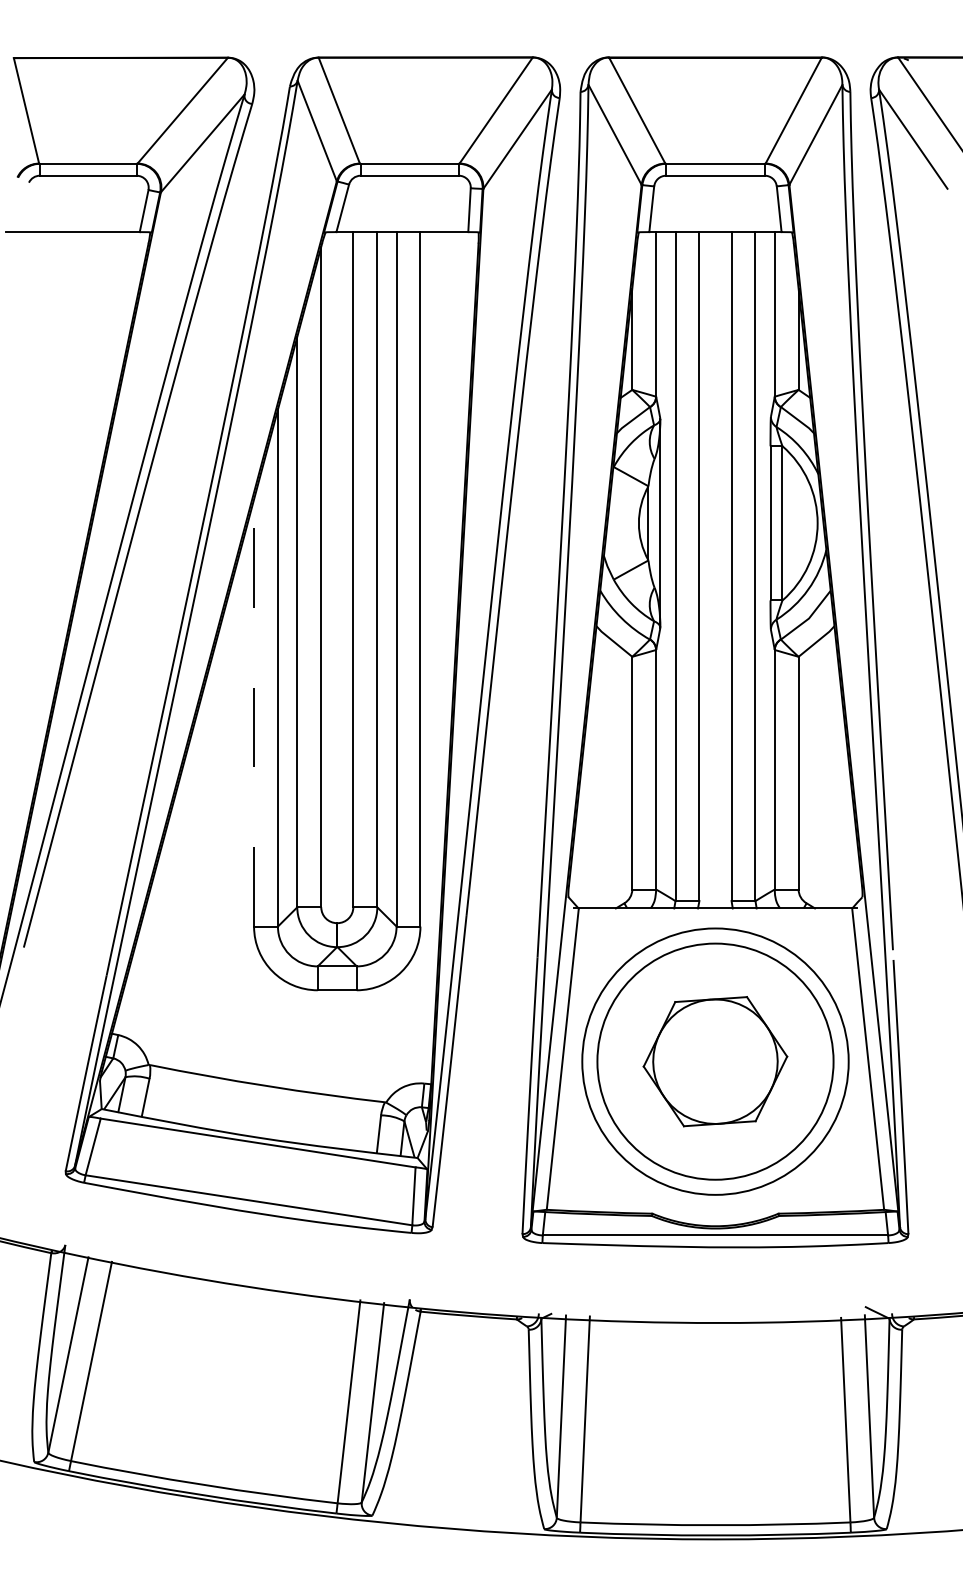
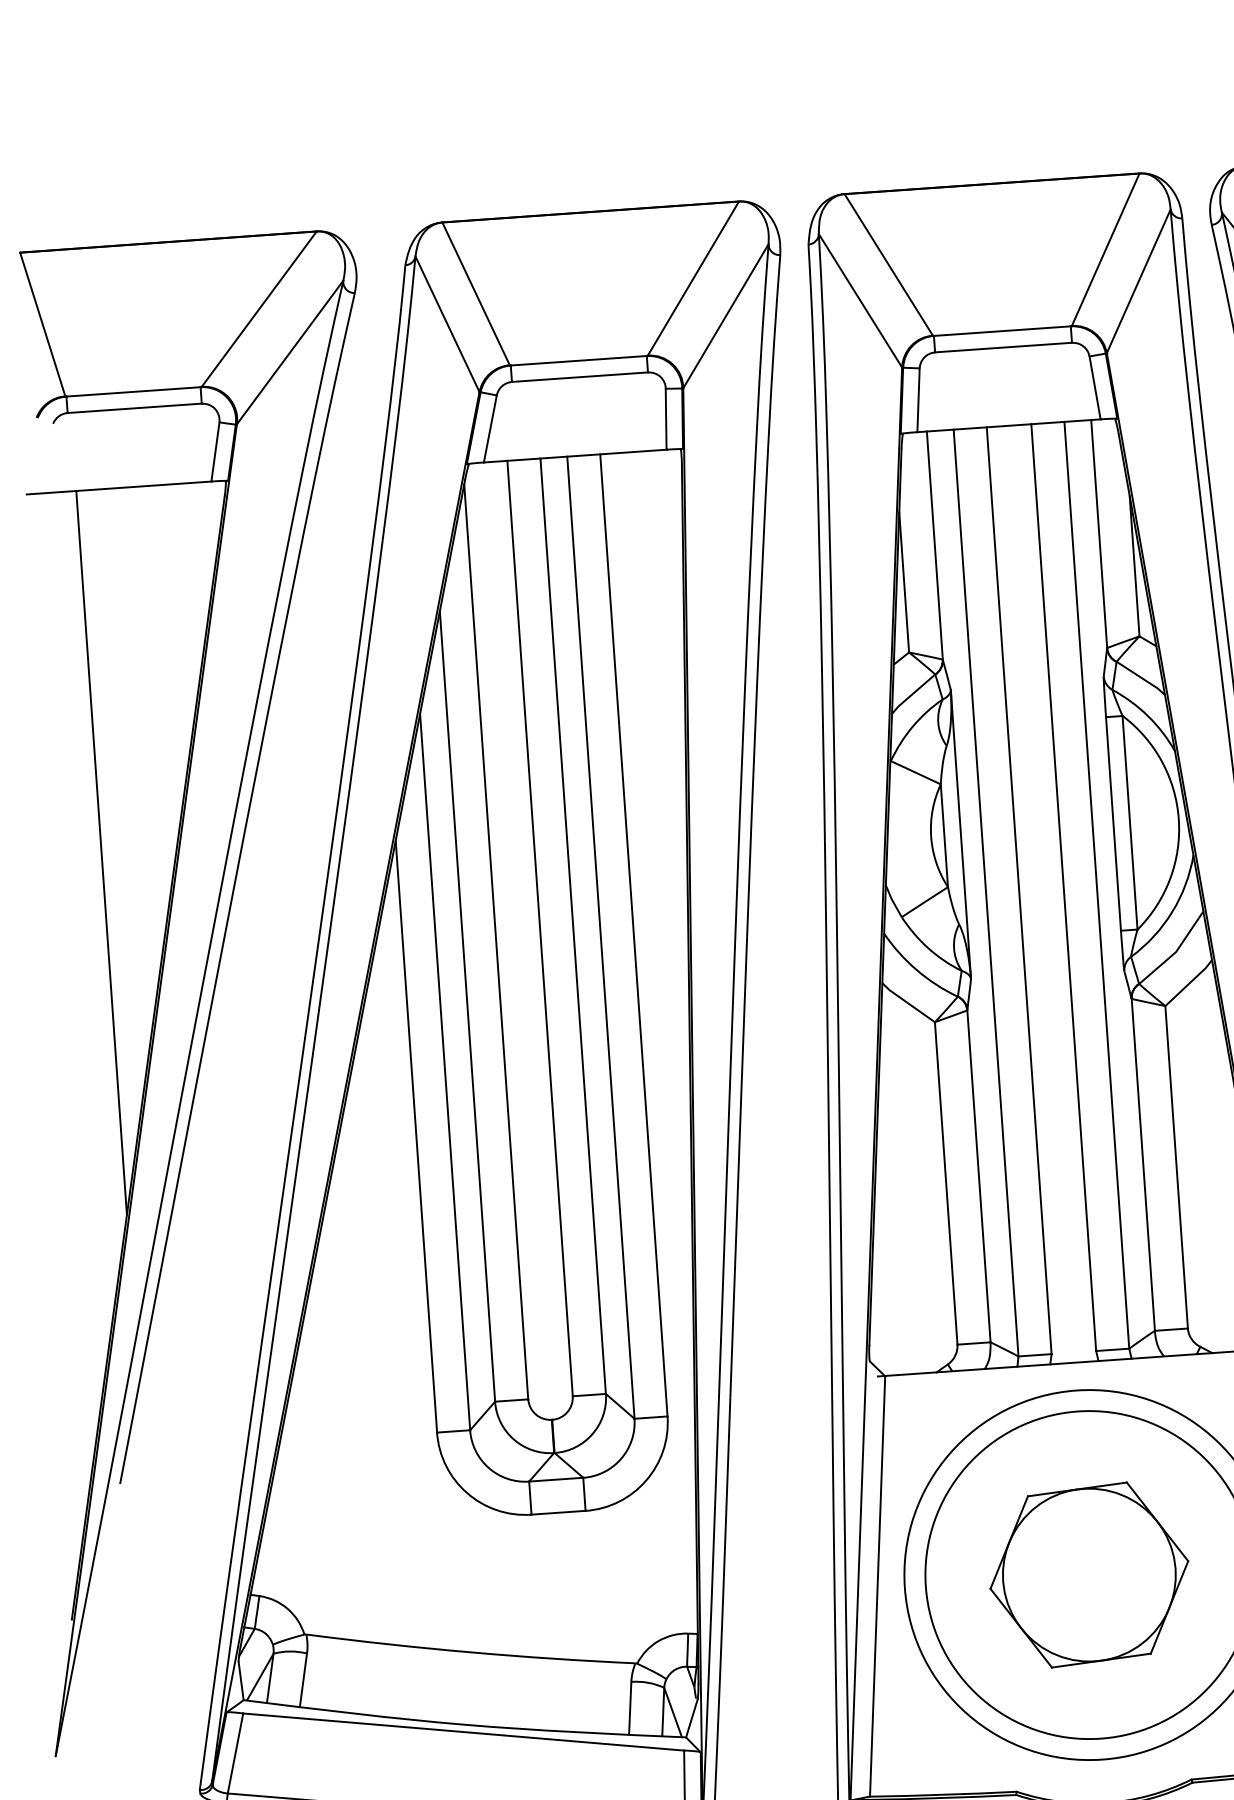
line: (42, 493) -> (101, 853), added
line: (254, 712) -> (416, 1135), dashed -> solid

